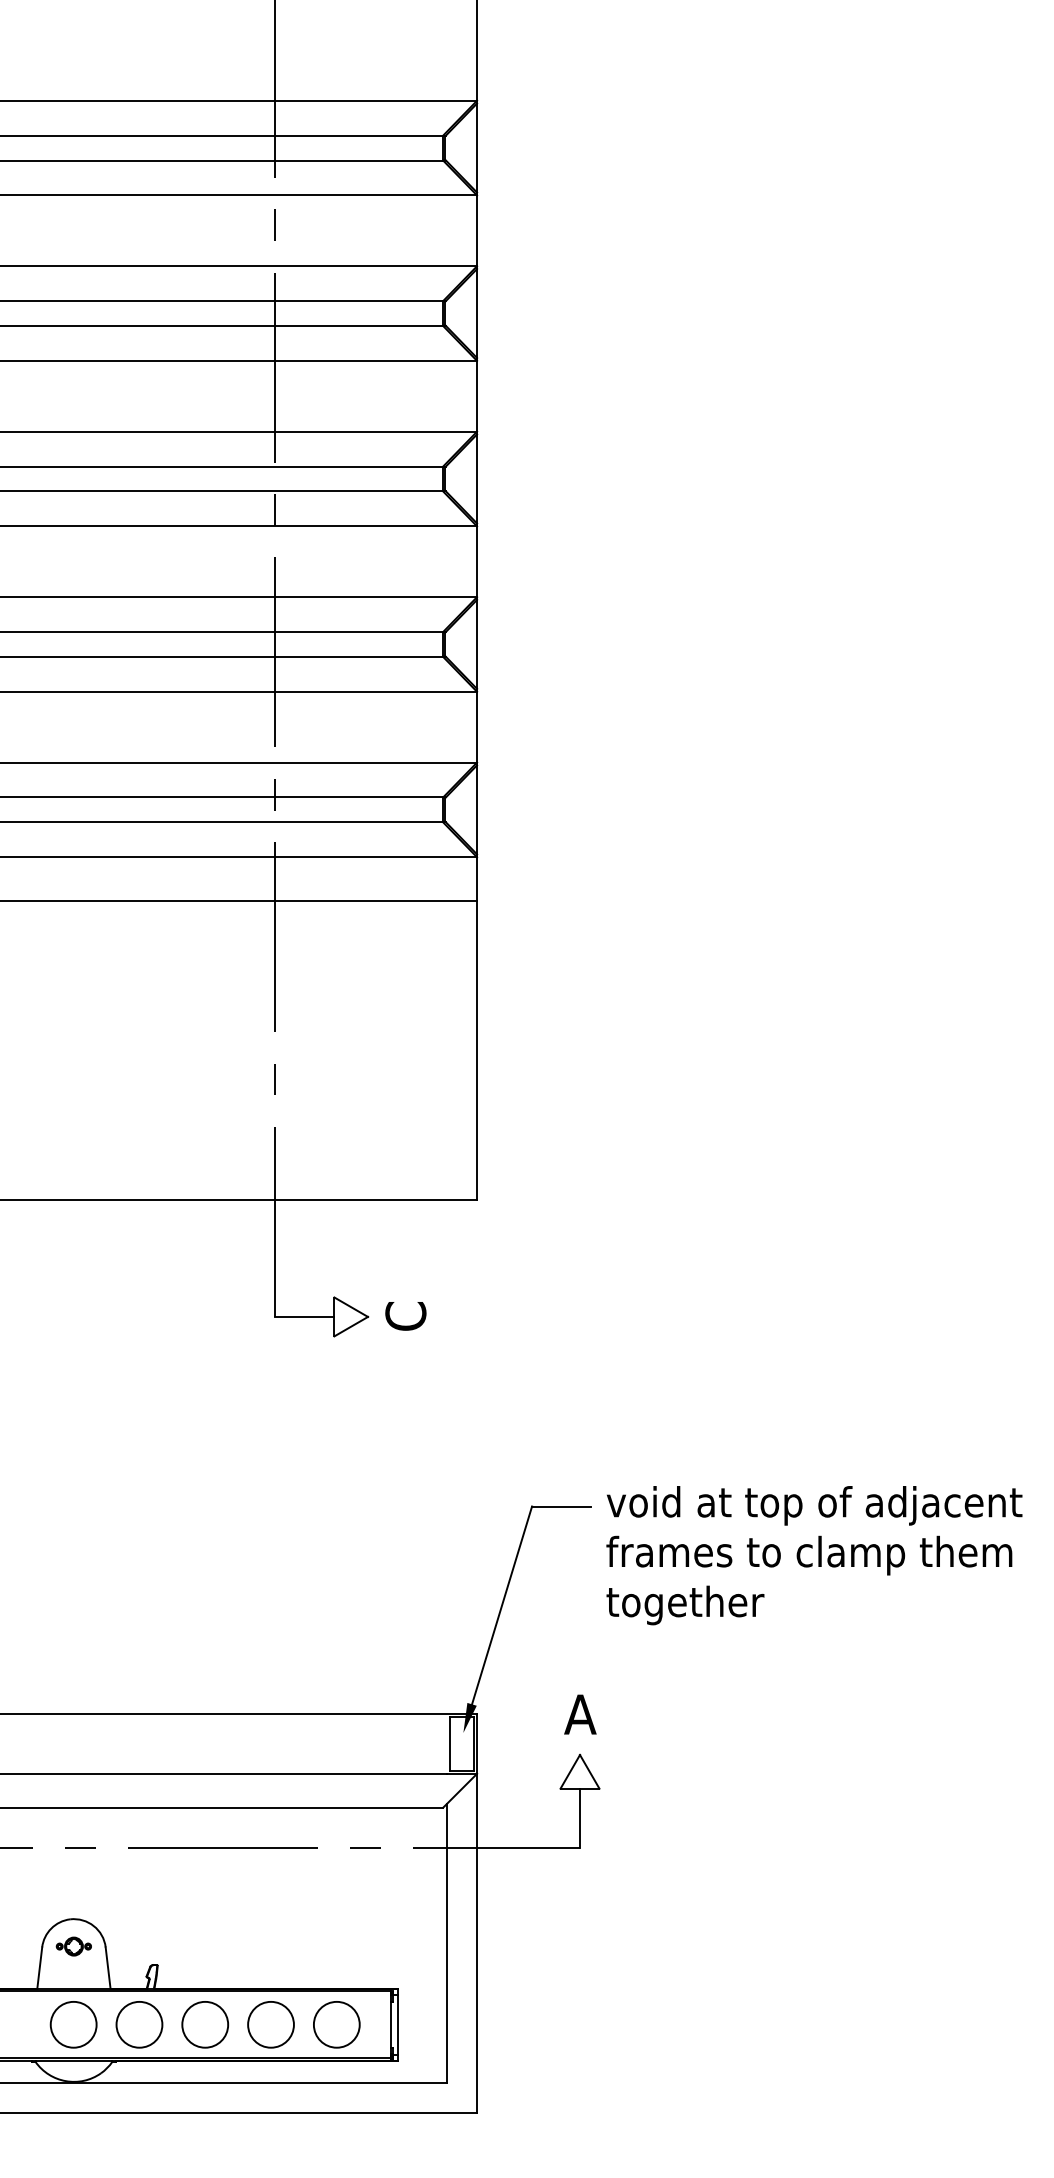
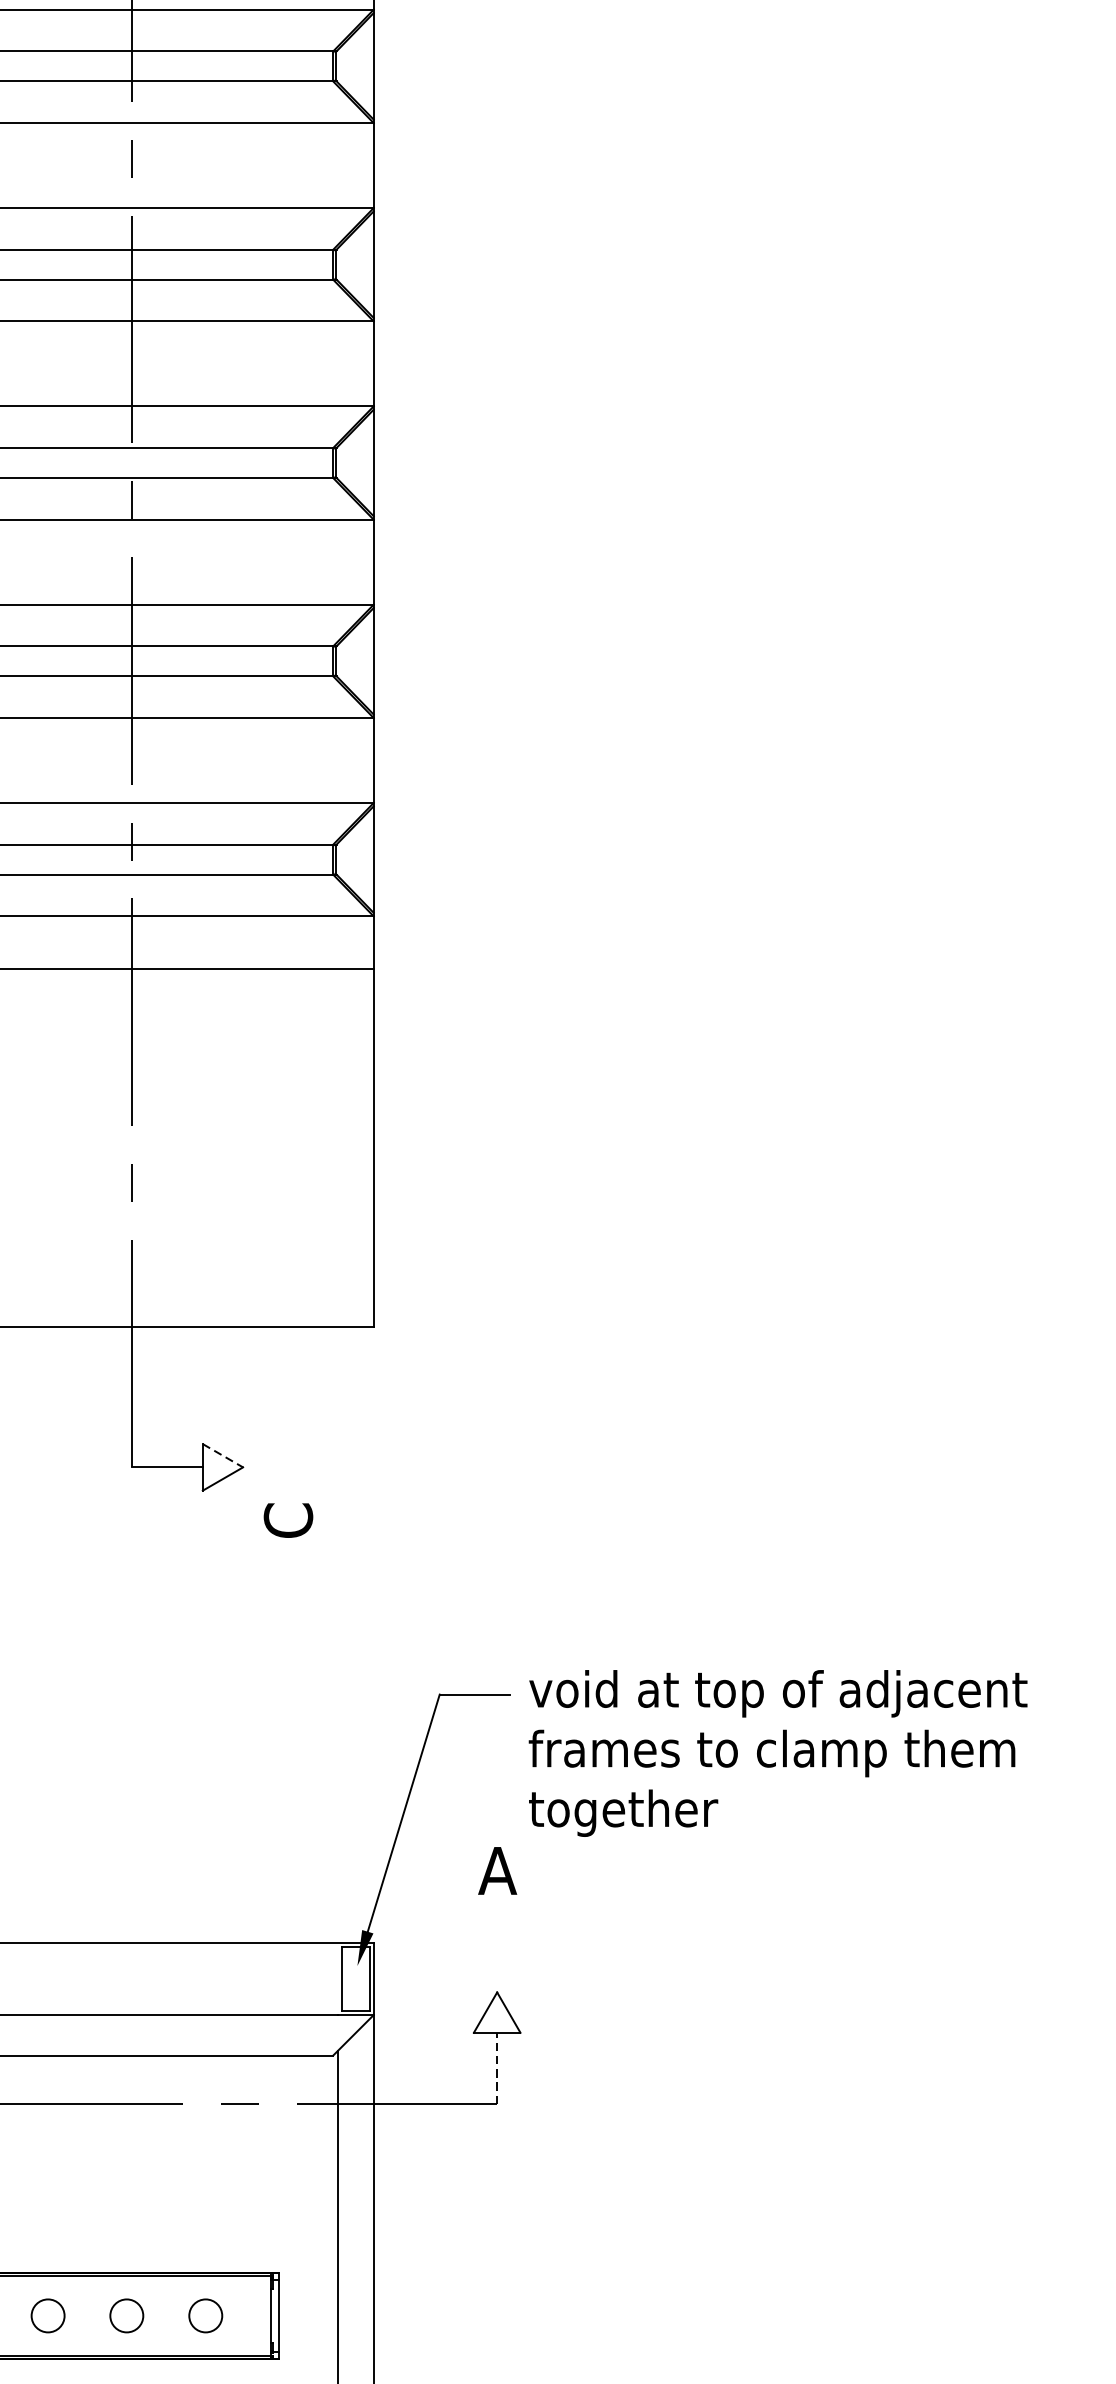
line: (351, 1307) -> (223, 1456), solid -> dashed
text: (405, 1316) -> (288, 1520), moved
text: (580, 1714) -> (497, 1870), moved
line: (580, 1818) -> (497, 2068), solid -> dashed
circle: (205, 2024) -> (48, 2315), size x0.6
circle: (270, 2024) -> (126, 2315), size x0.6
circle: (336, 2024) -> (205, 2315), size x0.6

